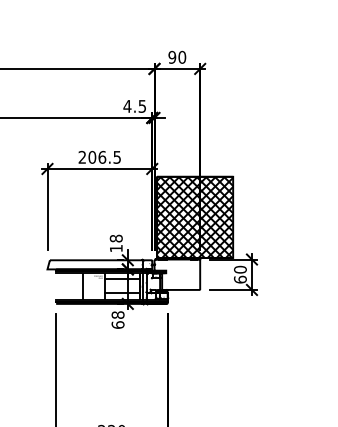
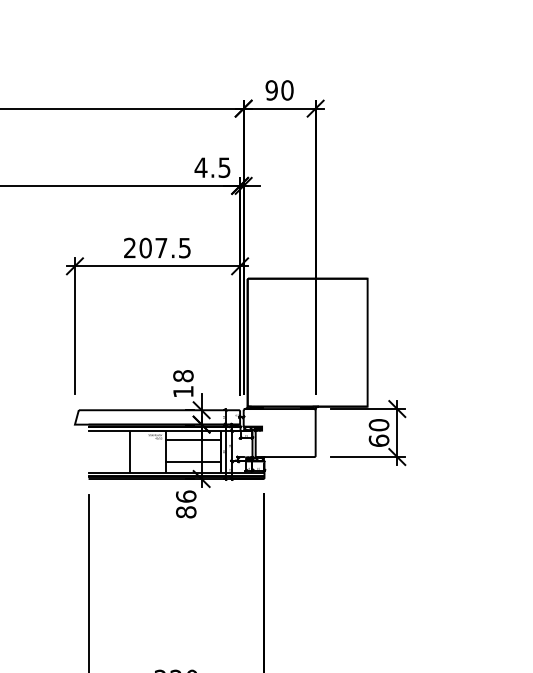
text: (102, 156) -> (161, 246), 206.5 -> 207.5
hatch: (195, 217) -> (308, 342), removed
text: (117, 319) -> (185, 503), 68 -> 86

